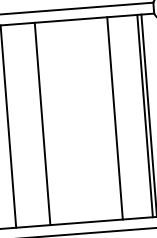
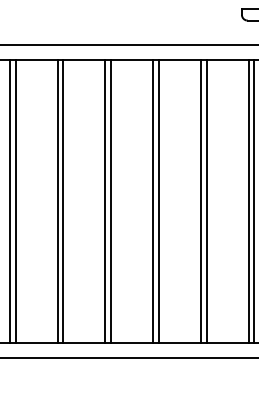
line: (110, 118) -> (200, 201), added
line: (77, 121) -> (153, 201), added
line: (80, 121) -> (158, 201), added
line: (46, 123) -> (111, 201), added
line: (12, 126) -> (63, 201), added

